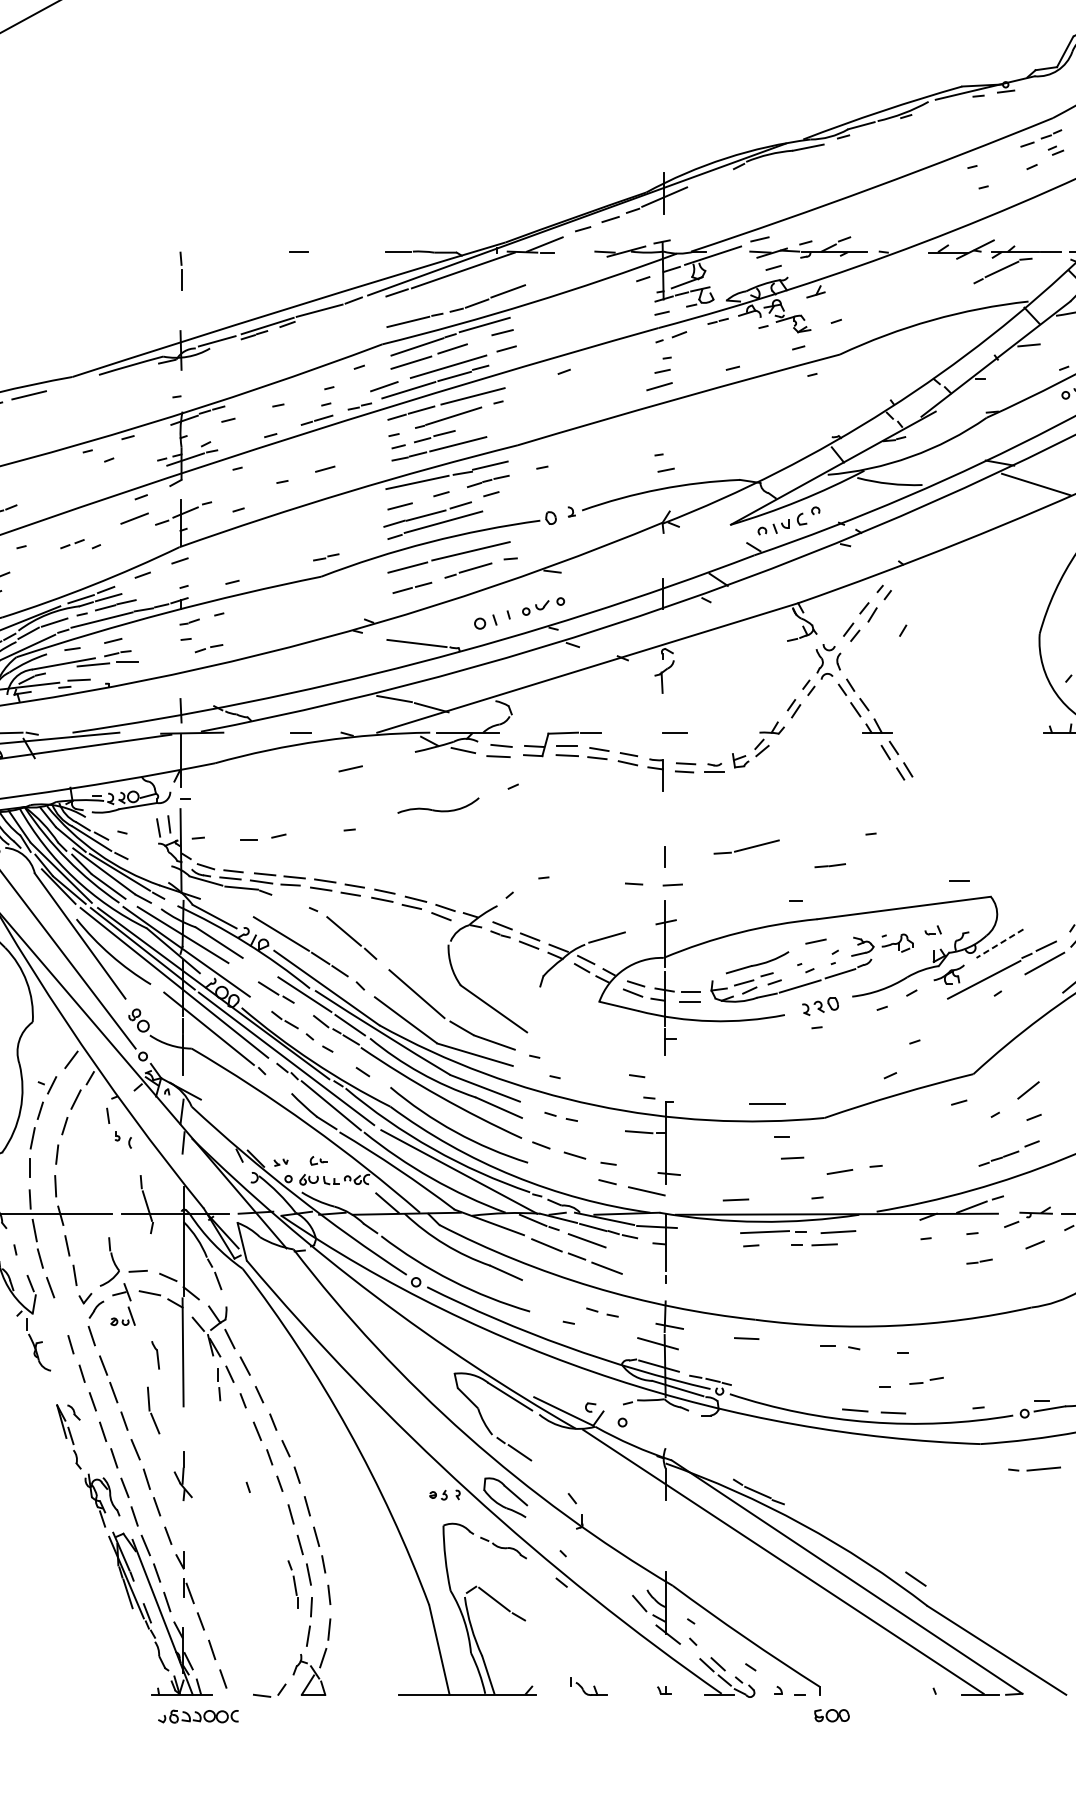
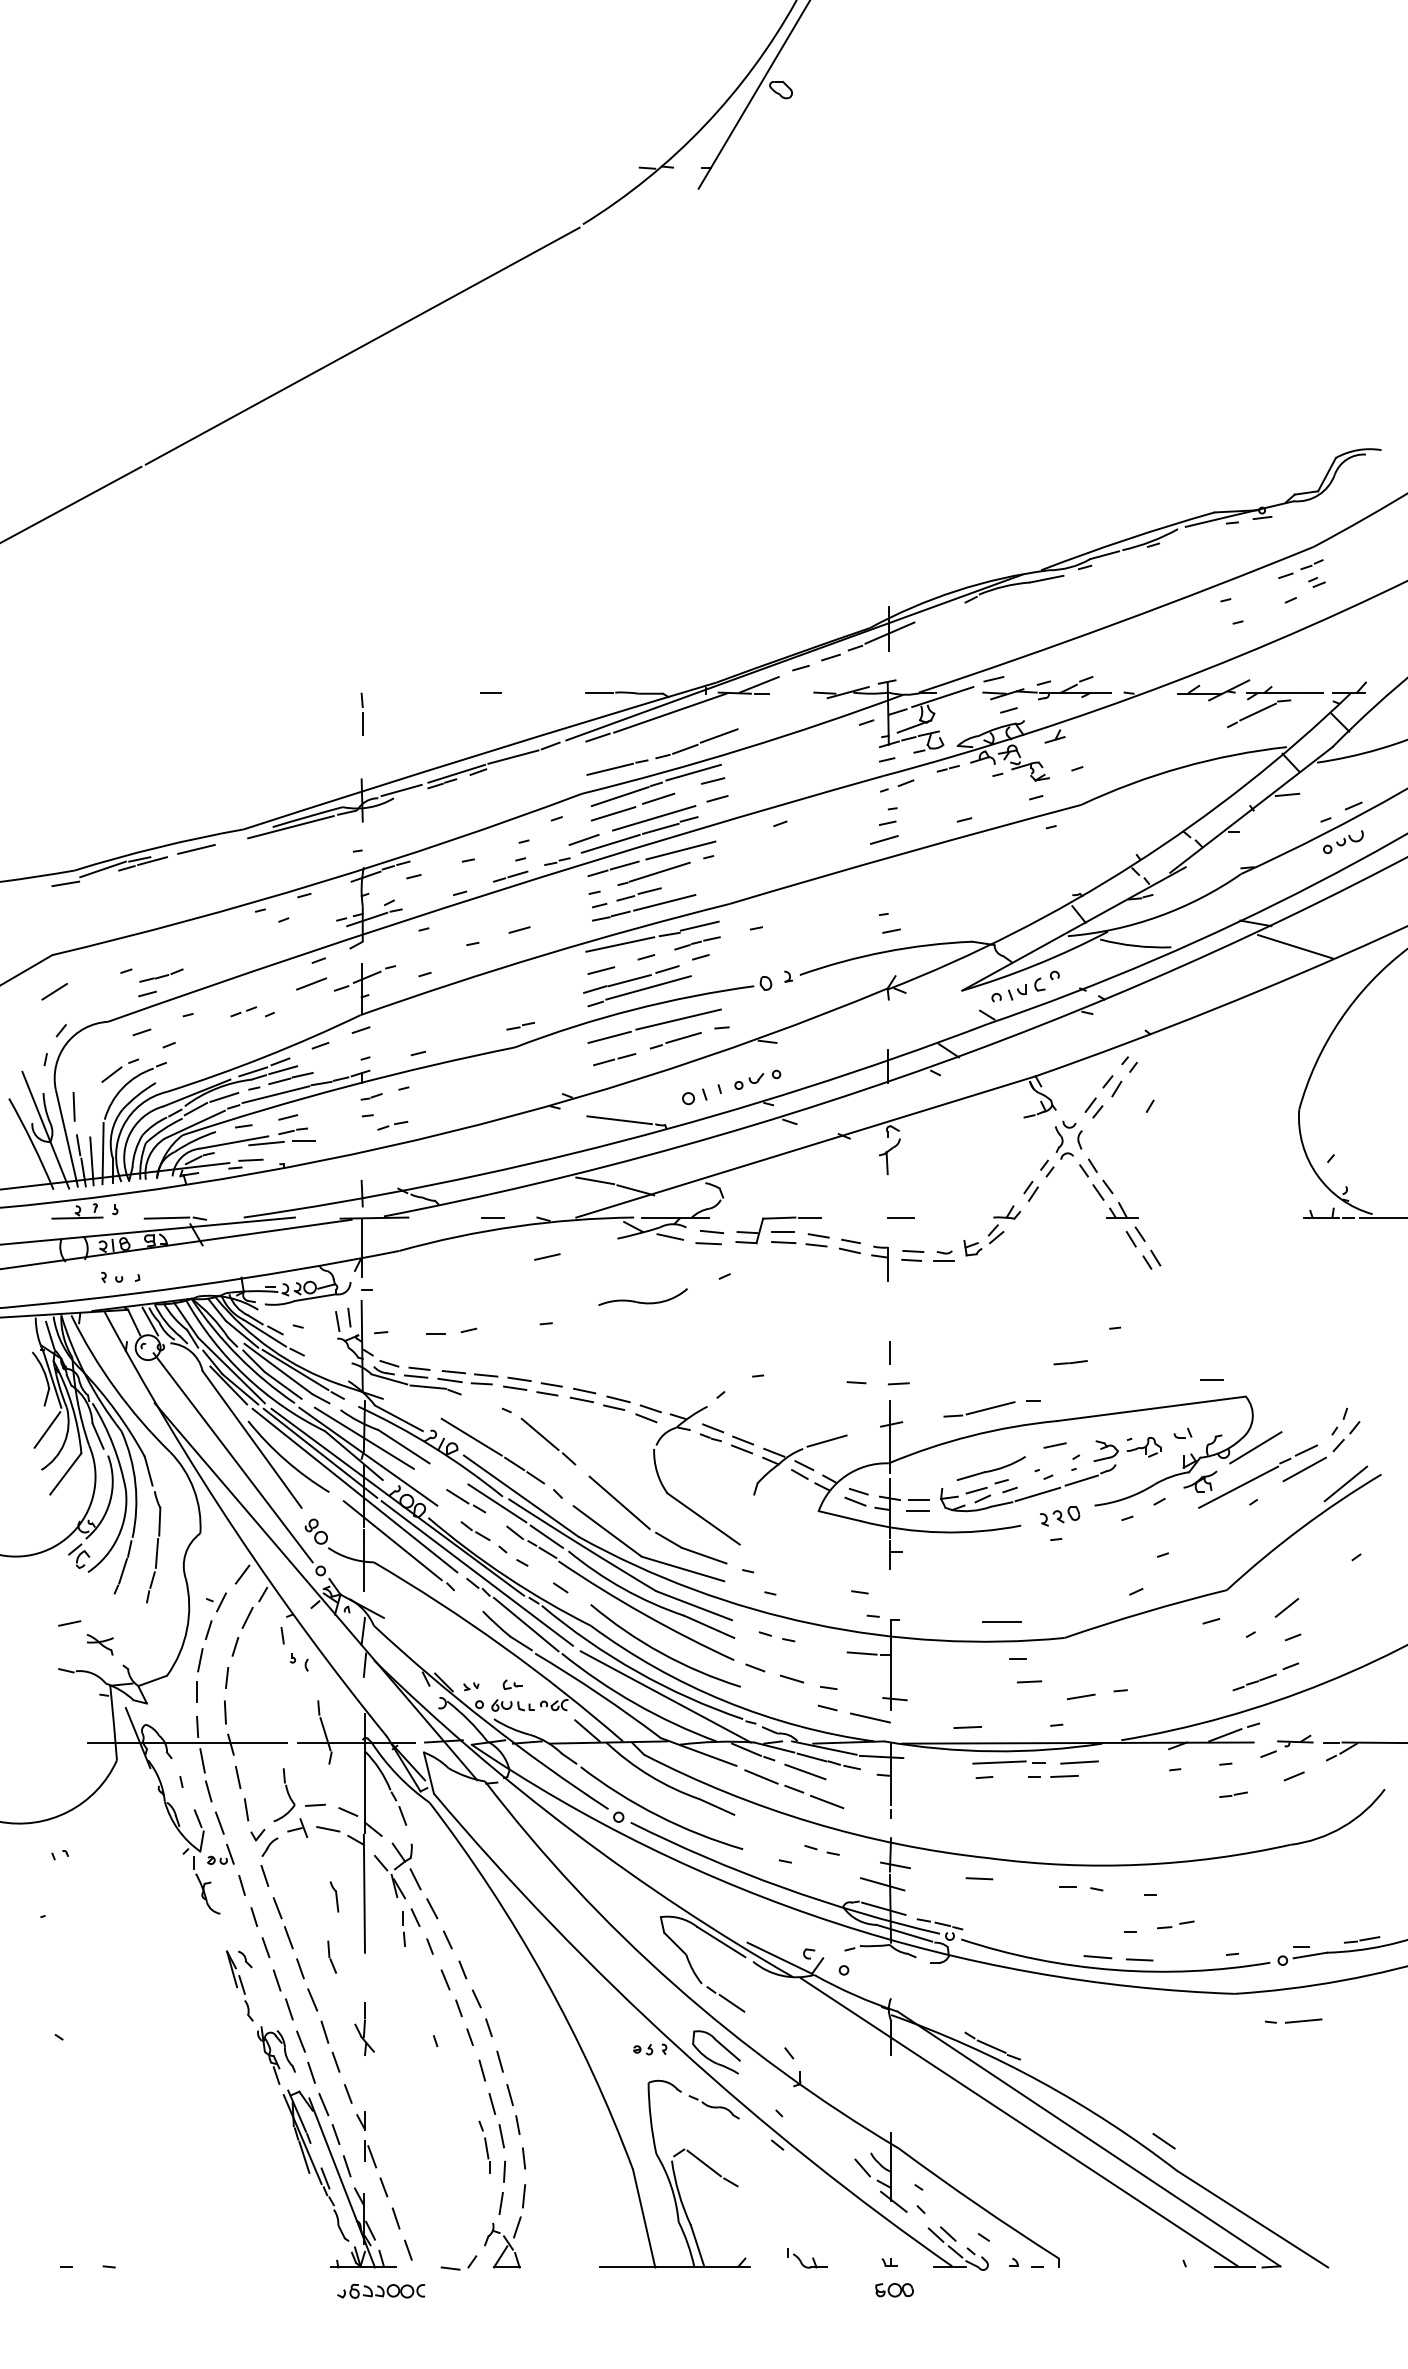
line: (115, 375) -> (290, 827), added
part: (746, 847) -> (979, 1409), moved
line: (999, 943) -> (1255, 1447), dashed -> solid
part: (122, 1315) -> (220, 1853), moved
part: (152, 1409) -> (331, 1956), size x0.62
part: (831, 1715) -> (894, 2290), moved

